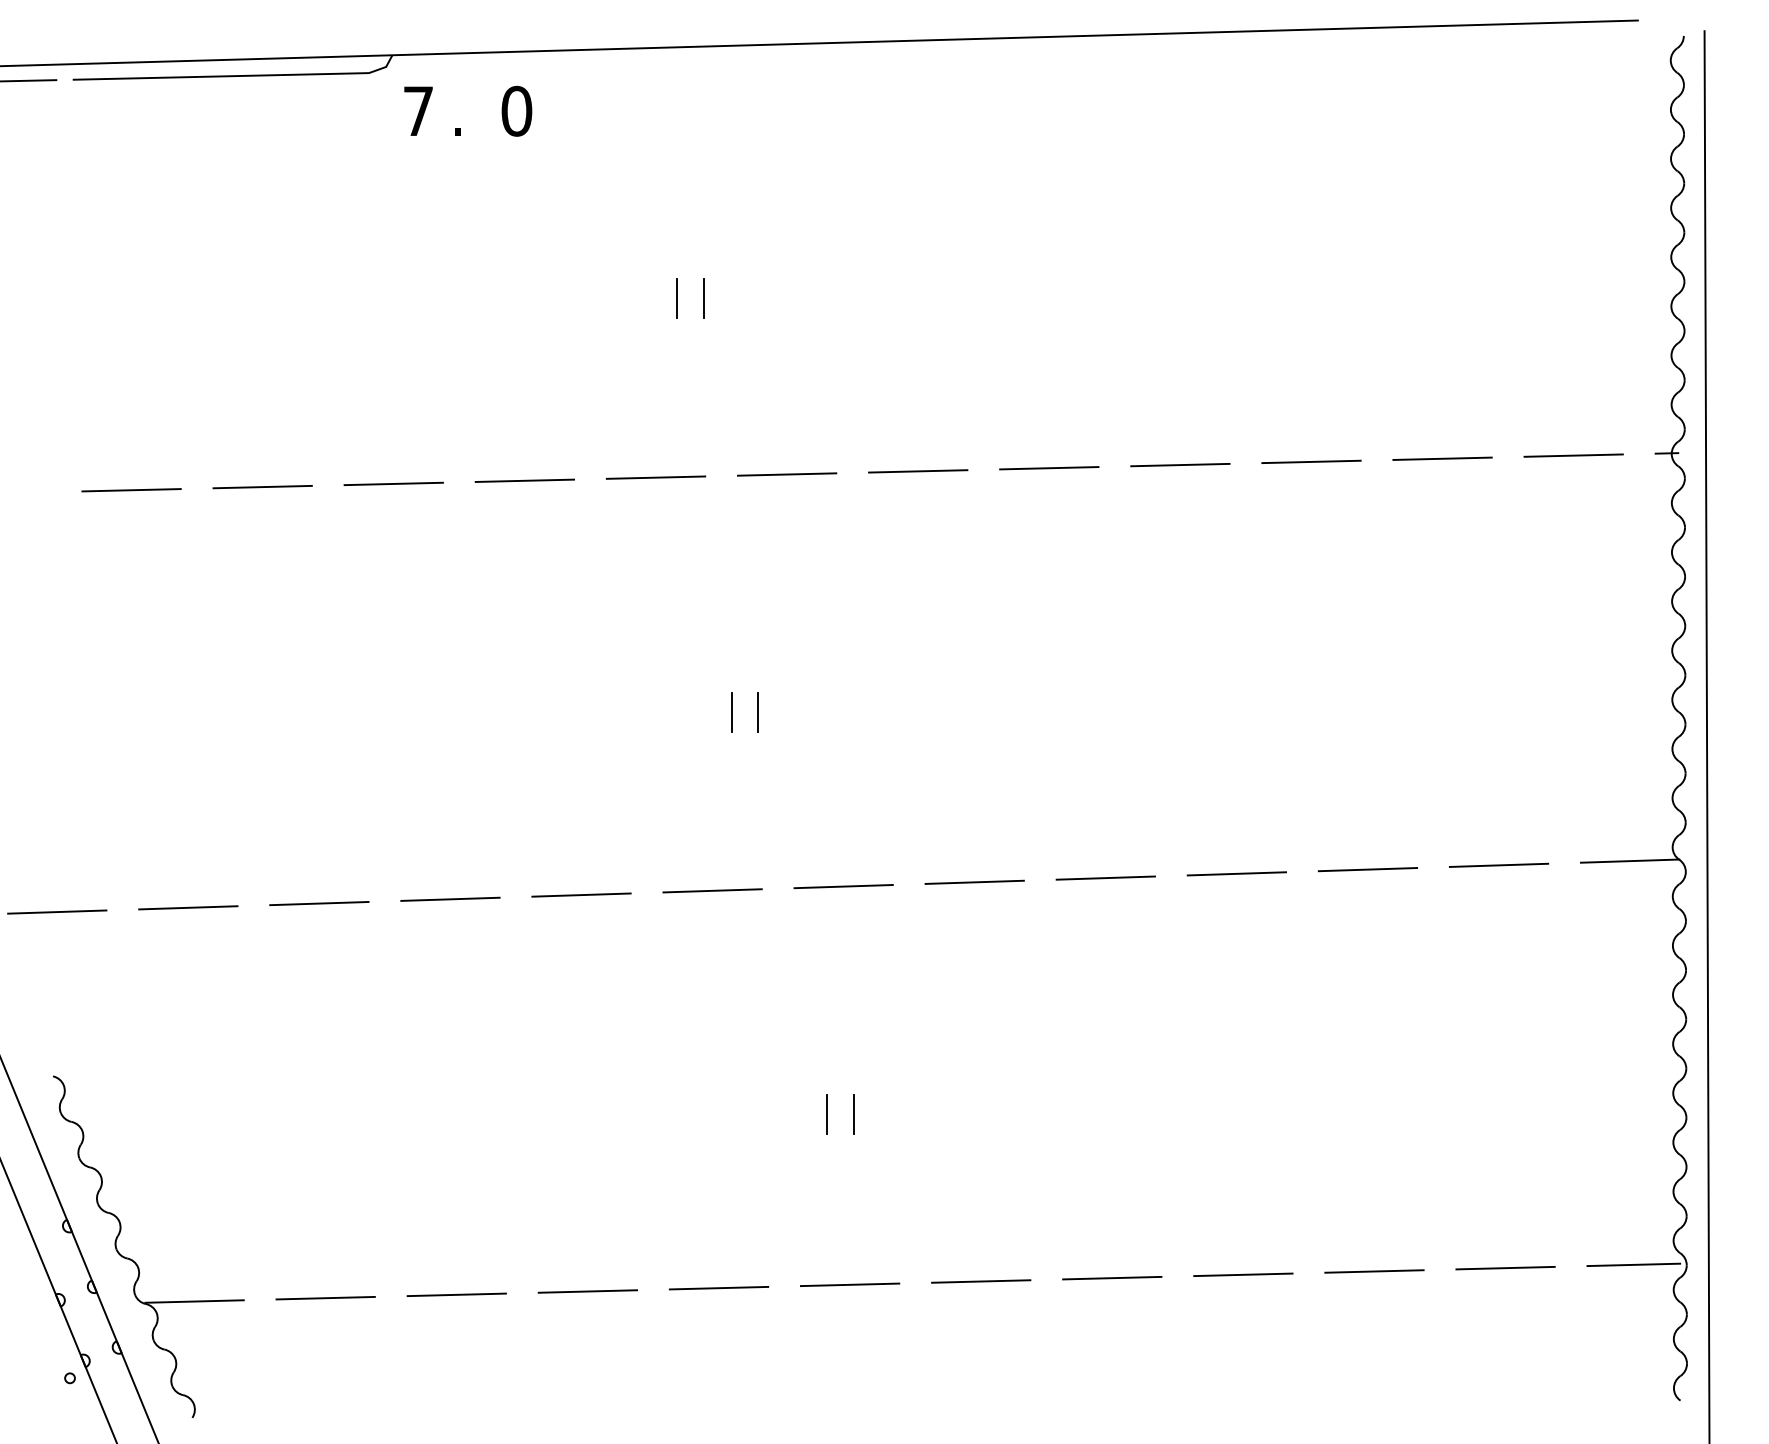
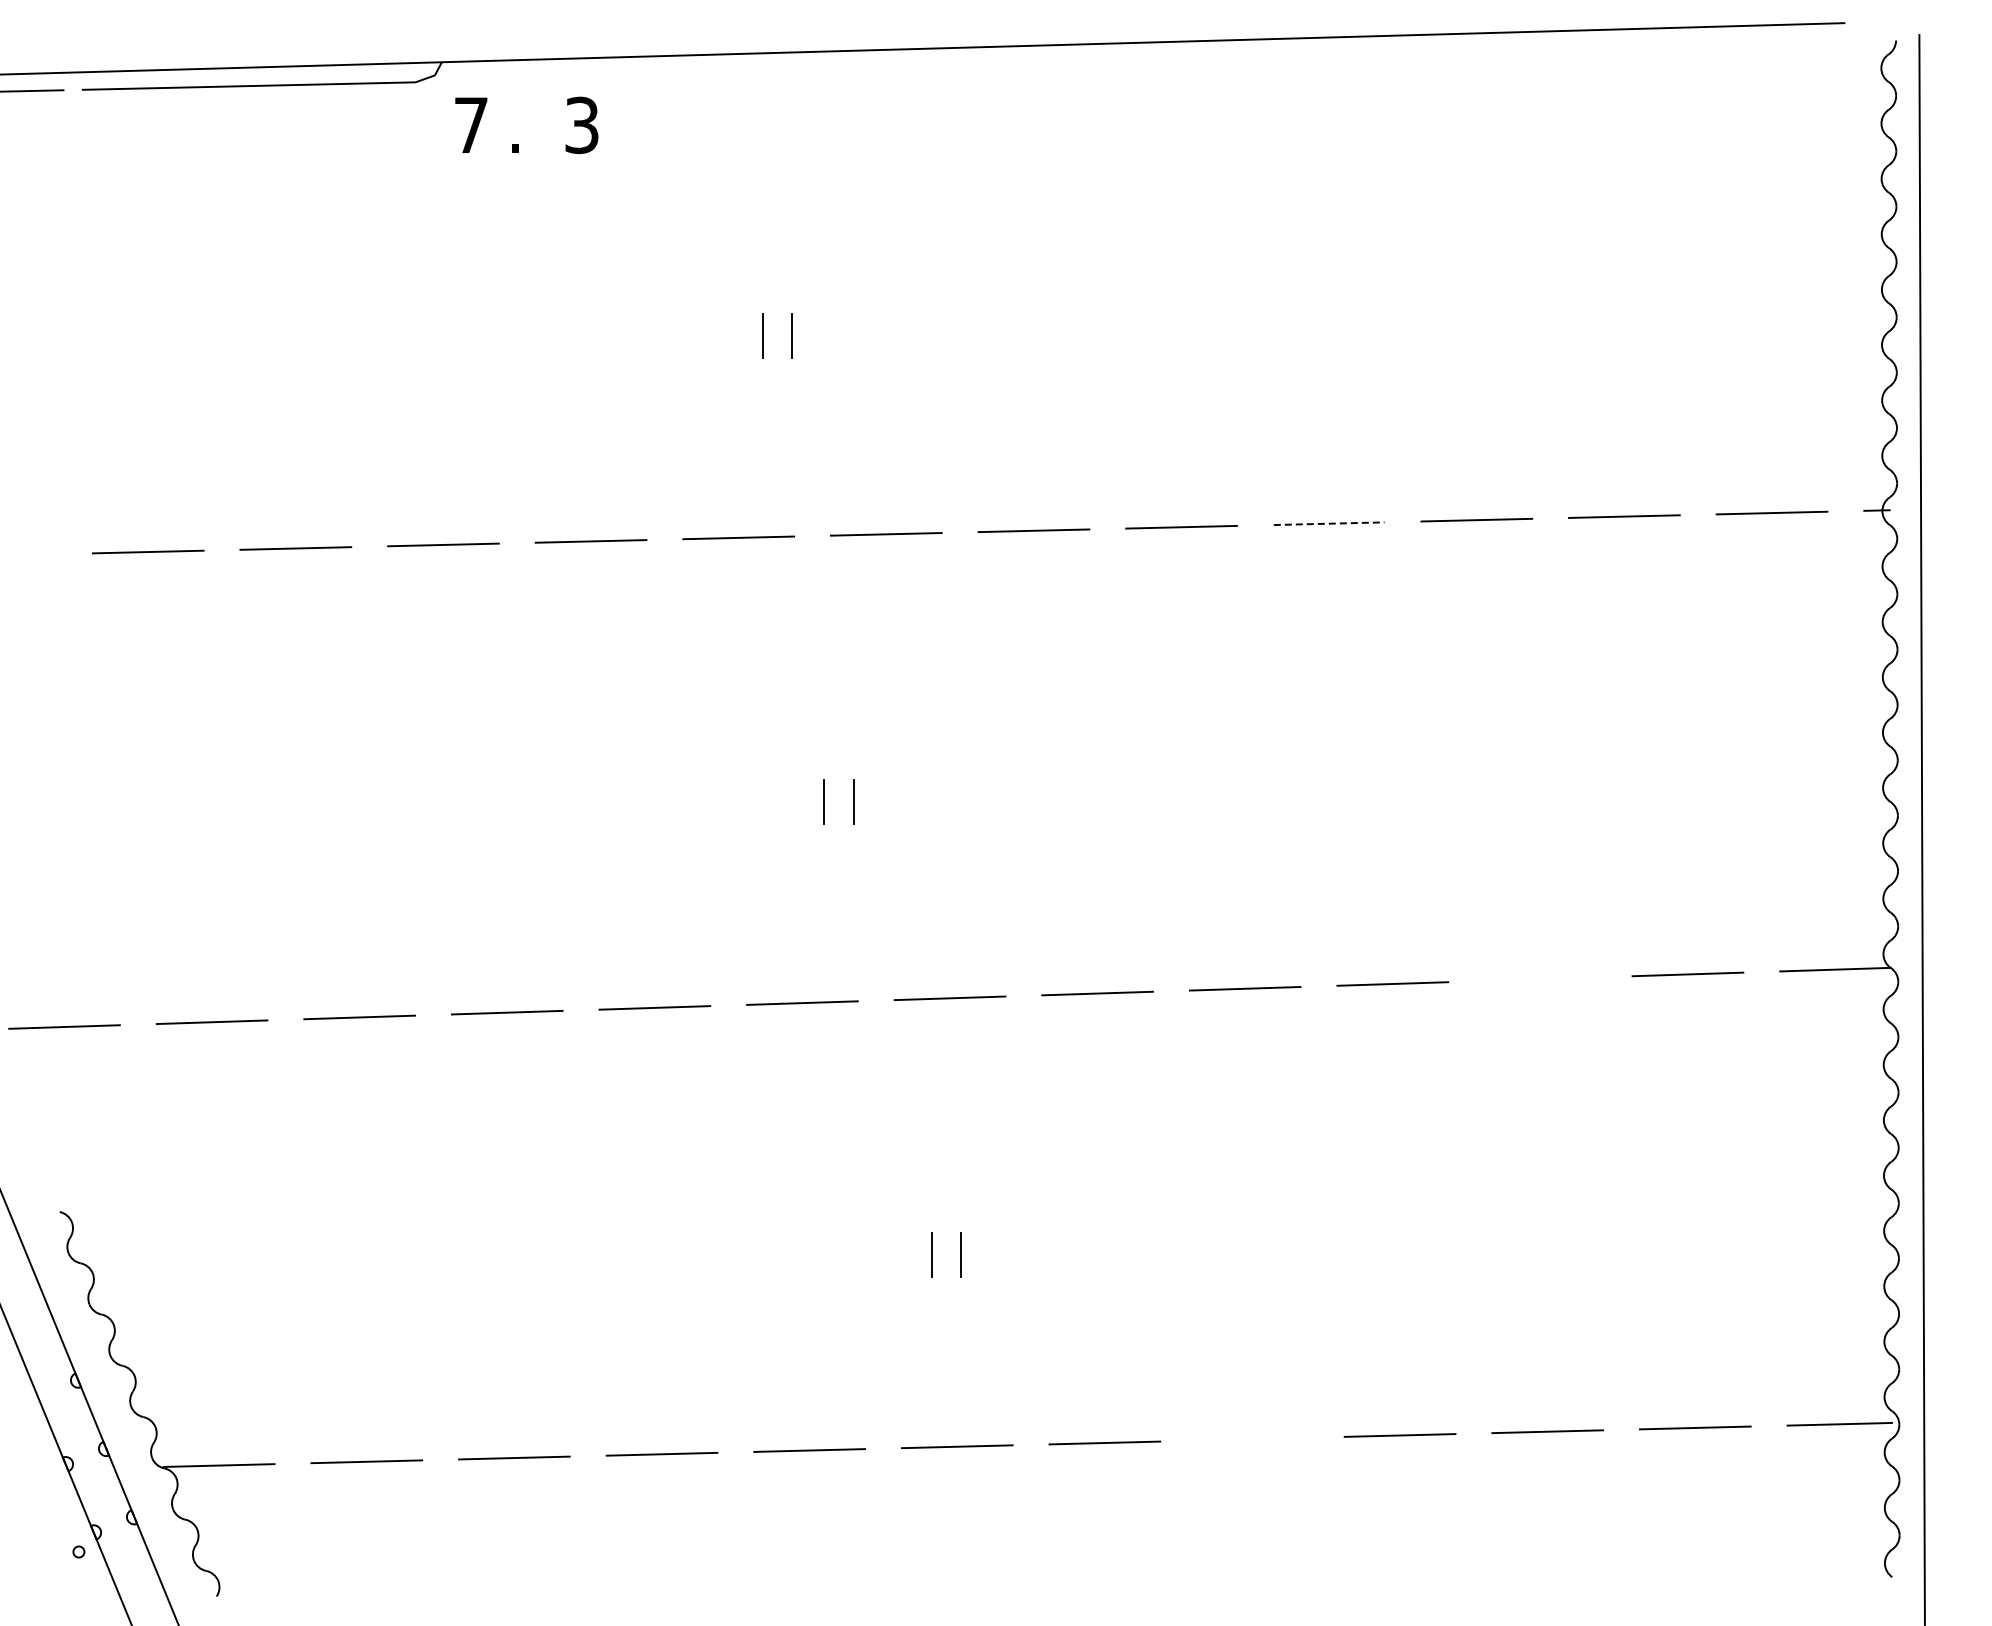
text: (517, 111) -> (582, 125), 0 -> 3
line: (1180, 464) -> (1329, 523), solid -> dashed
line: (1368, 869) -> (1540, 979), removed
line: (1112, 1277) -> (1252, 1438), removed

